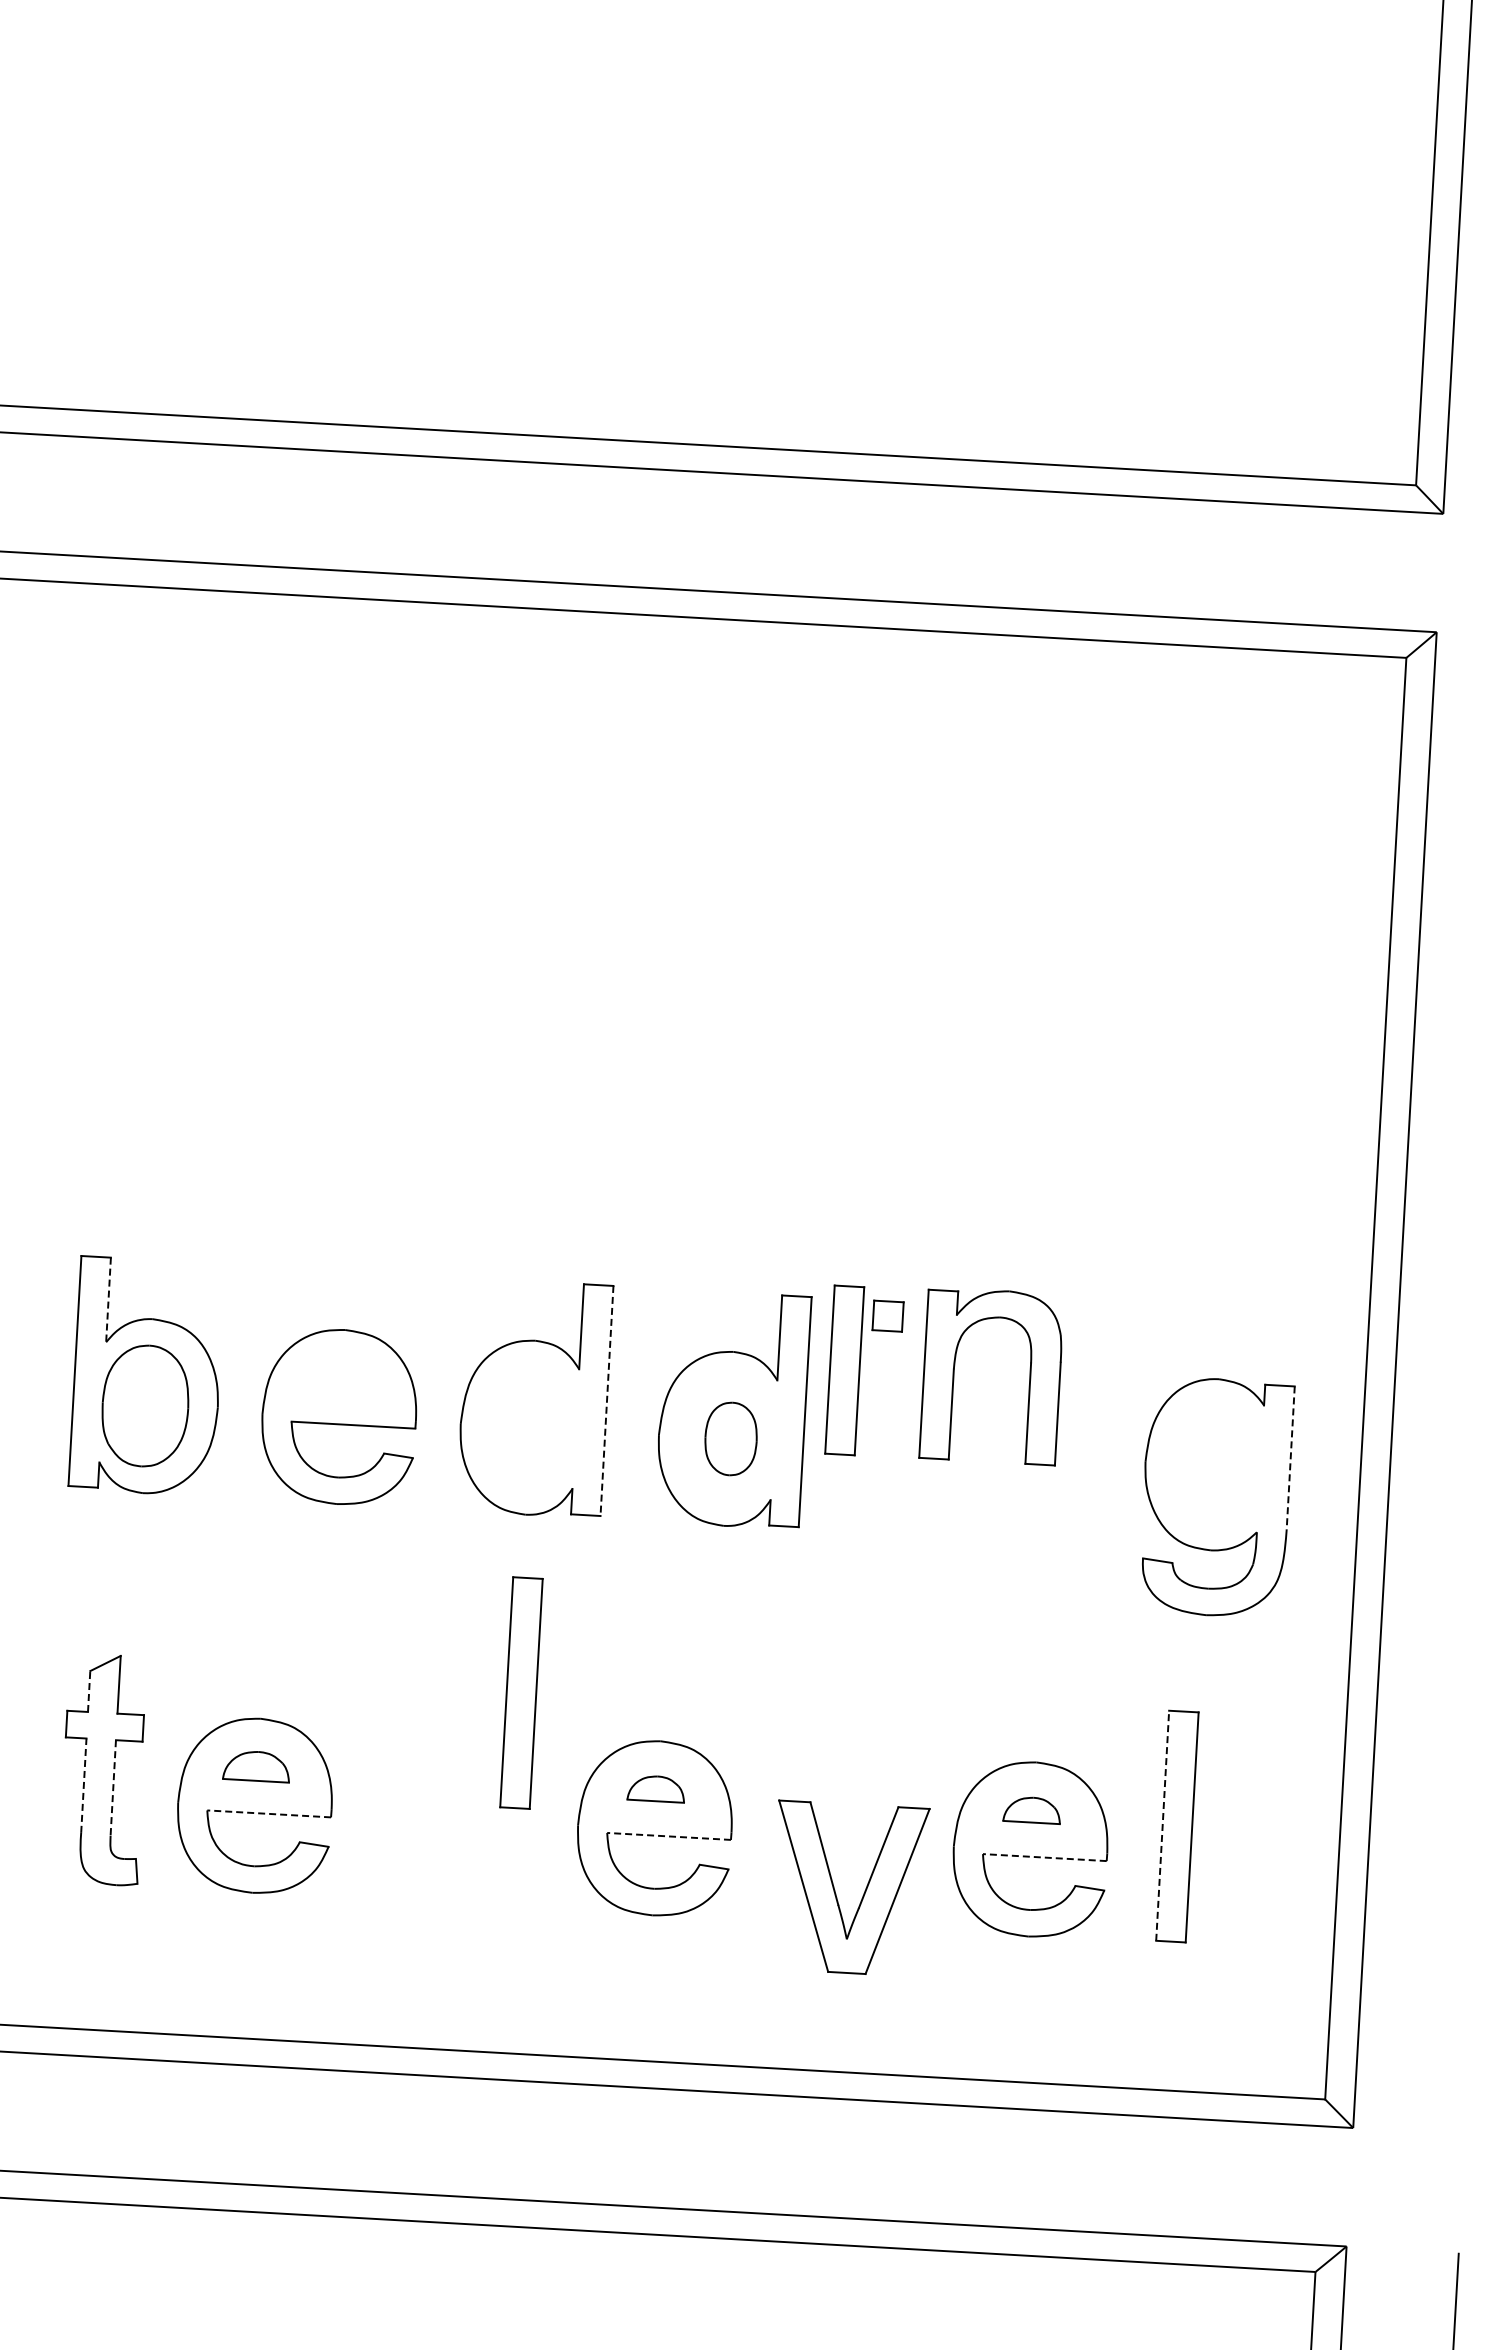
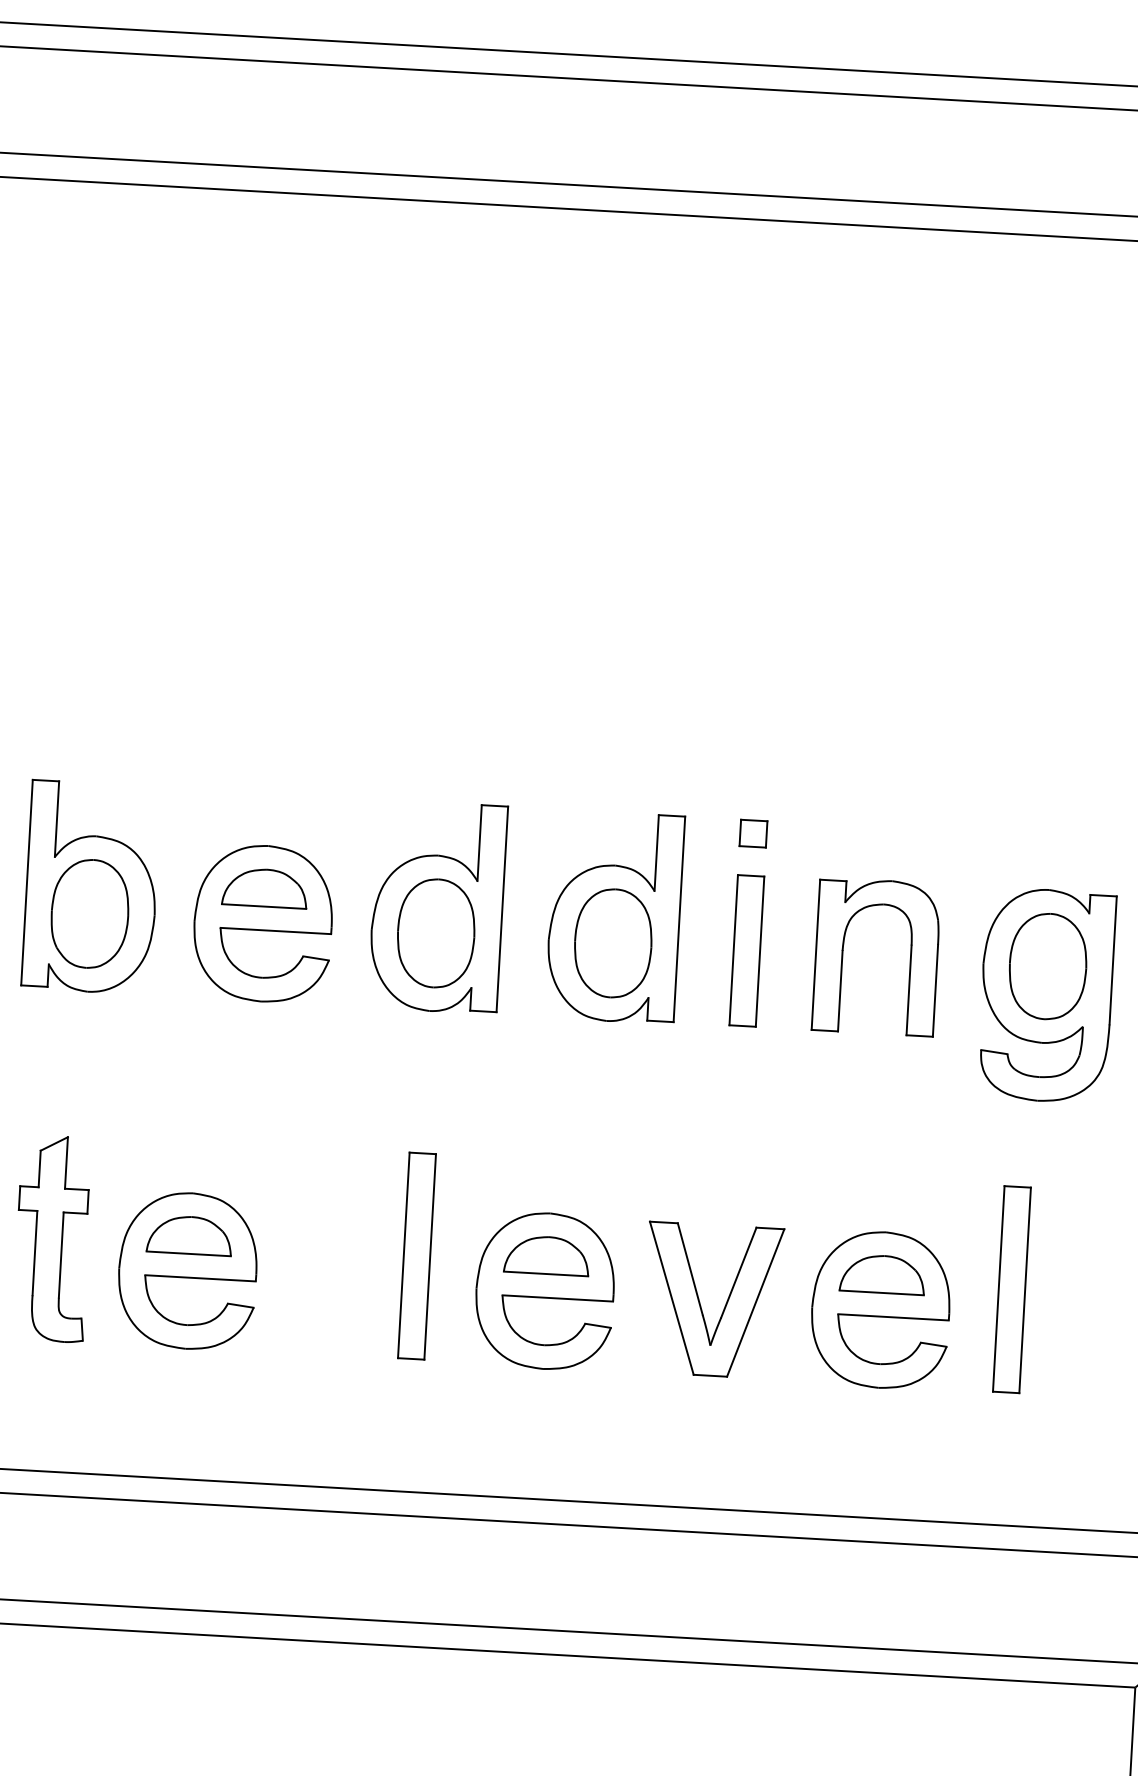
line: (108, 1300) -> (56, 819), dashed -> solid
part: (844, 1370) -> (746, 950), moved
part: (954, 1377) -> (843, 958), moved
part: (340, 1378) -> (264, 889), added
line: (606, 1401) -> (501, 909), dashed -> solid
part: (532, 1427) -> (435, 933), added
part: (730, 1438) -> (612, 942), size x1.67
line: (1290, 1458) -> (1112, 960), dashed -> solid
part: (1217, 1464) -> (1047, 966), added
line: (89, 1691) -> (40, 1168), dashed -> solid
part: (521, 1692) -> (417, 1255), moved
part: (255, 1767) -> (188, 1236), size x1.43
line: (83, 1785) -> (34, 1252), dashed -> solid
line: (113, 1787) -> (61, 1254), dashed -> solid
part: (655, 1789) -> (545, 1256), size x1.67
part: (1031, 1810) -> (881, 1275), size x1.67
line: (269, 1813) -> (200, 1277), dashed -> solid
line: (1162, 1825) -> (998, 1288), dashed -> solid
line: (669, 1836) -> (558, 1298), dashed -> solid
line: (1044, 1857) -> (893, 1317), dashed -> solid
part: (864, 1890) -> (726, 1302), moved

